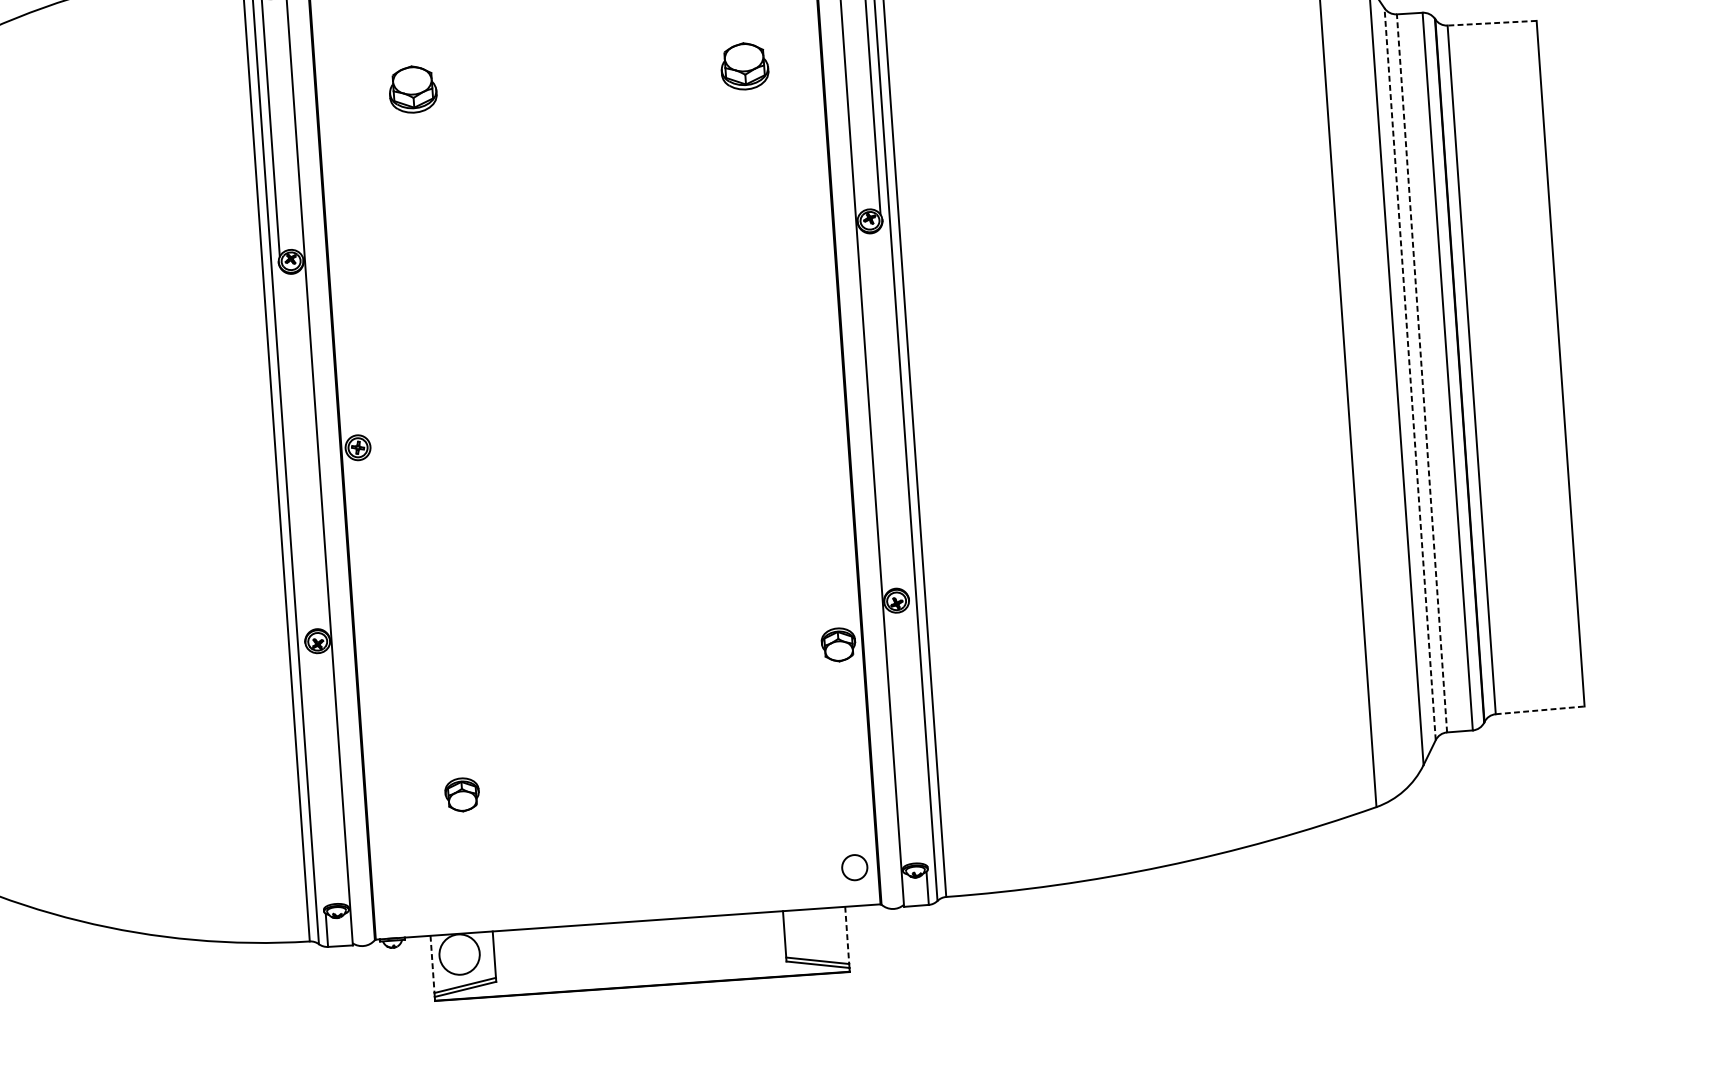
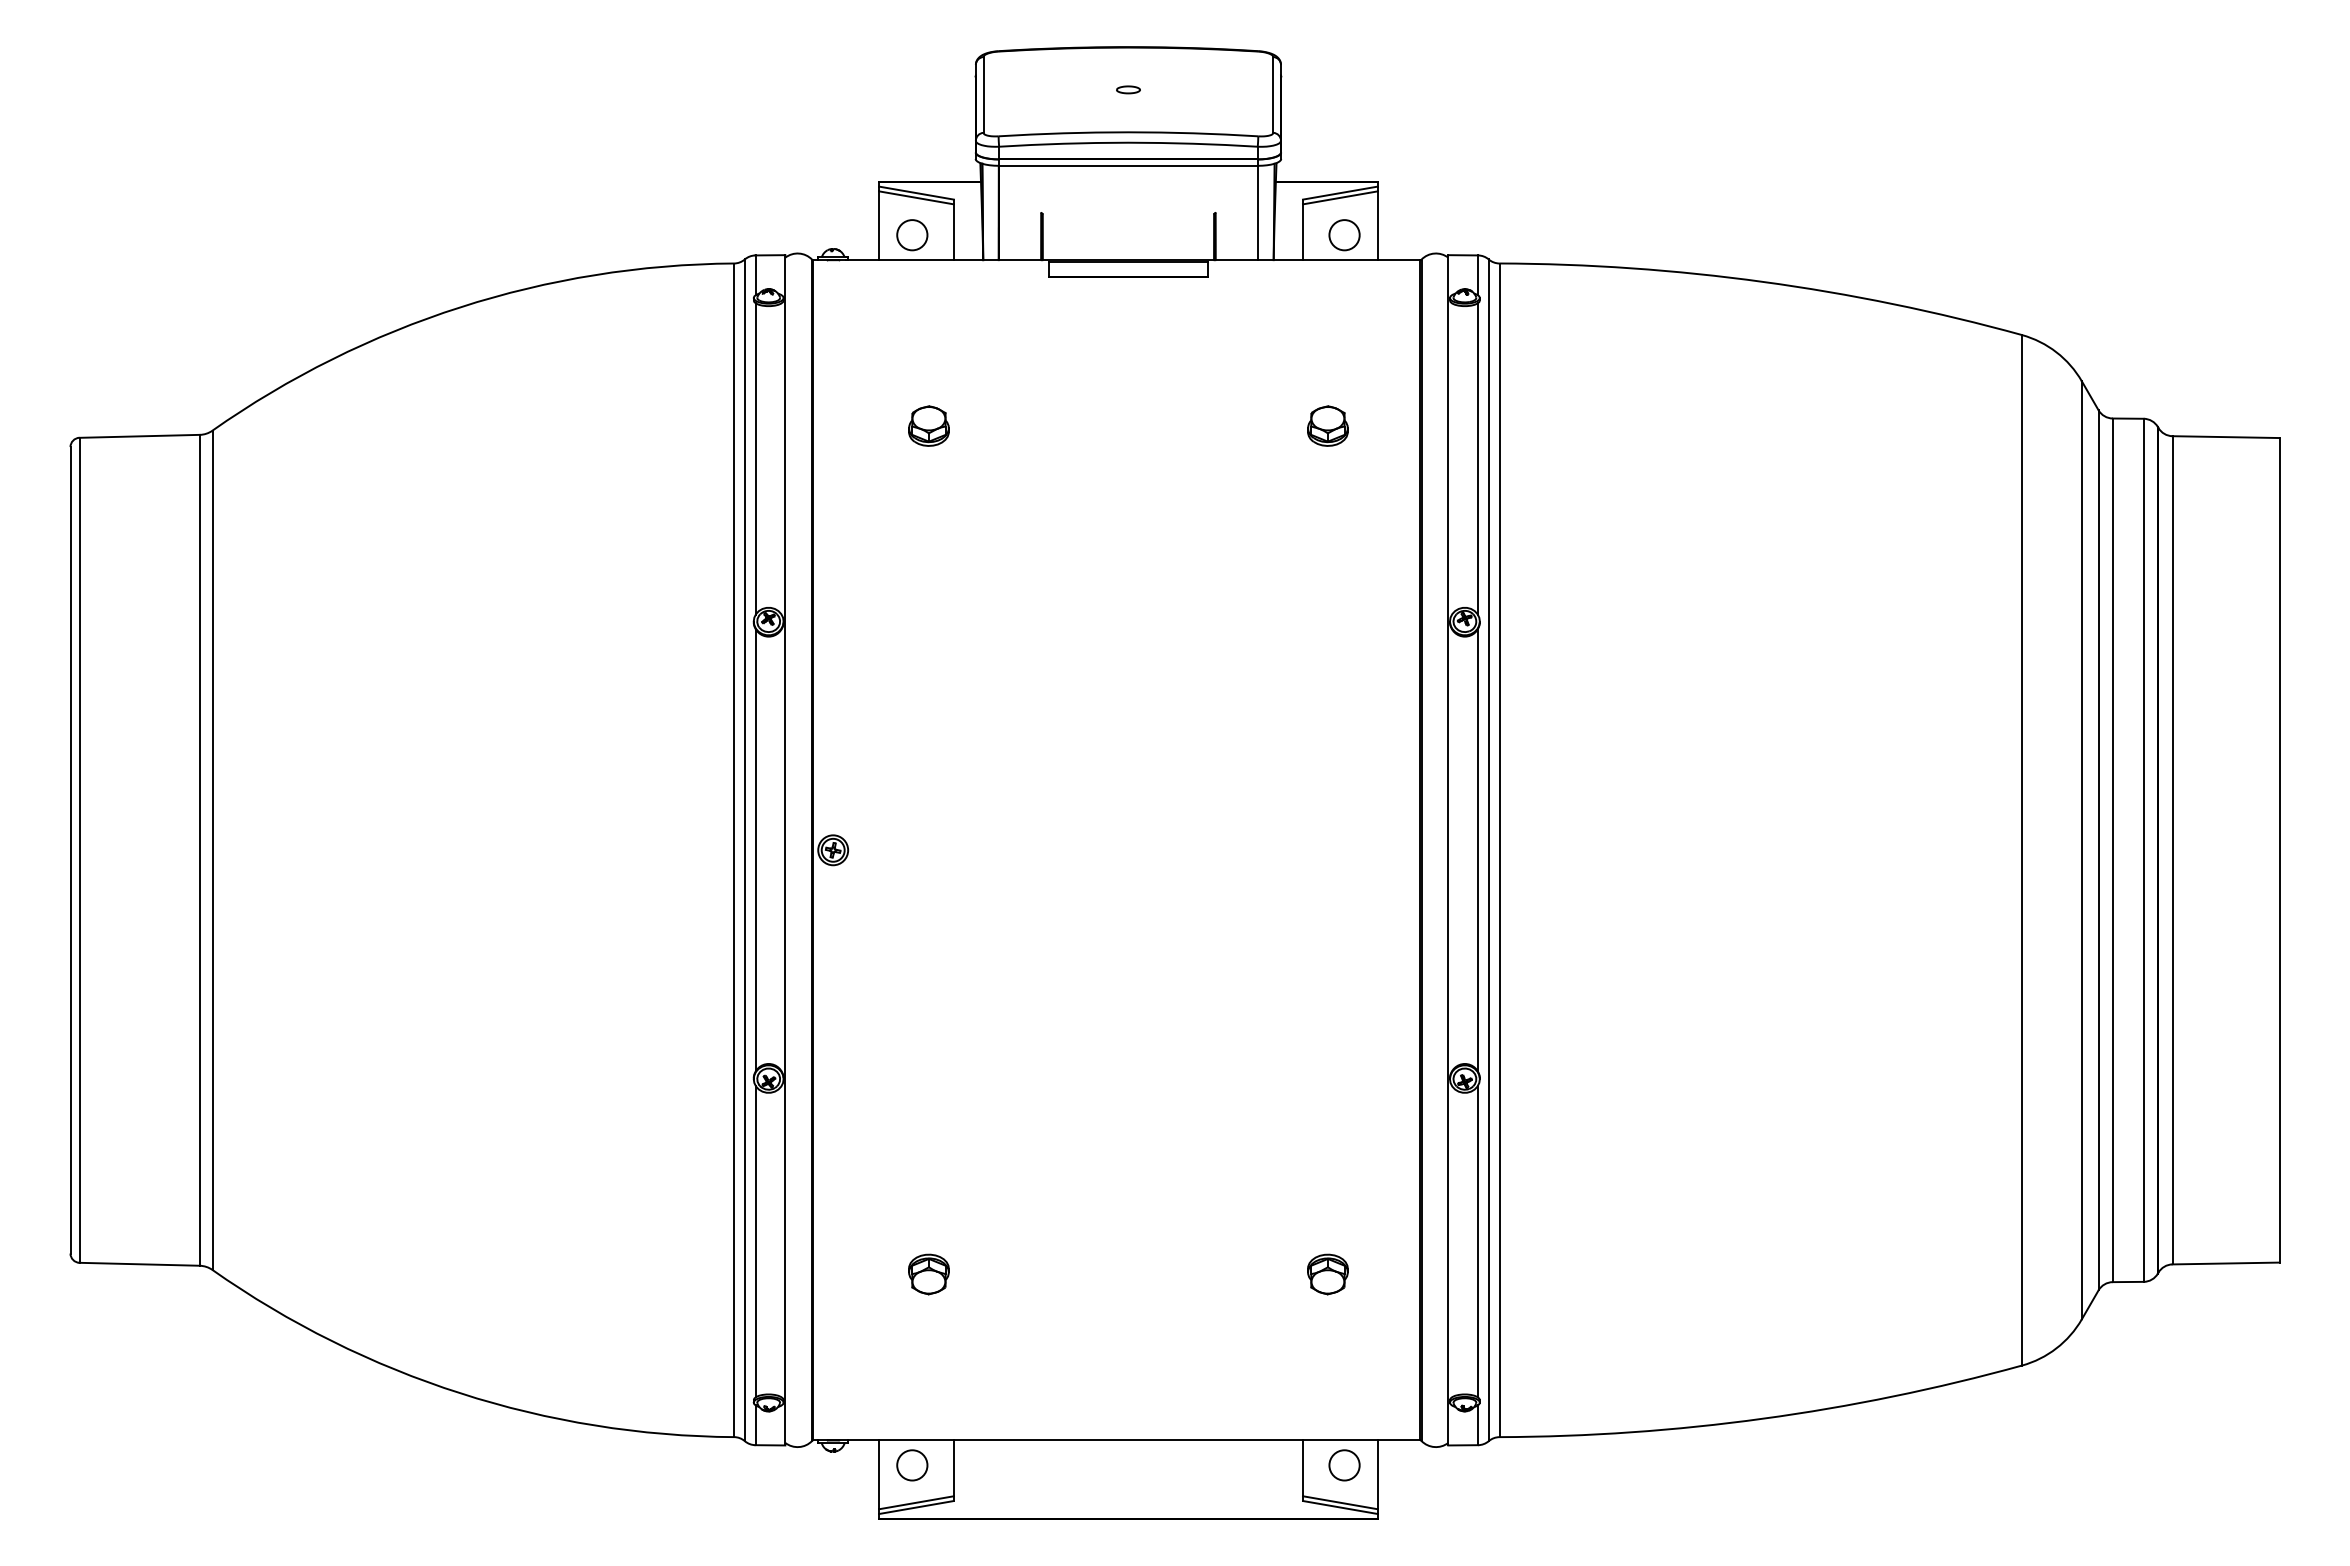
line: (1491, 23) -> (2225, 437), dashed -> solid
part: (744, 65) -> (1327, 425), size x0.71
part: (412, 89) -> (928, 425), size x0.71
line: (1410, 373) -> (2098, 849), dashed -> solid
line: (1421, 373) -> (2112, 850), dashed -> solid
line: (894, 410) -> (1478, 850), added
line: (293, 452) -> (755, 850), added
part: (838, 644) -> (1327, 1274), moved
line: (1540, 710) -> (2226, 1263), dashed -> solid
line: (917, 735) -> (1478, 1241), added
line: (316, 777) -> (755, 1241), added
circle: (854, 867) -> (1344, 1465), moved
line: (846, 935) -> (1377, 1475), dashed -> solid
circle: (459, 954) -> (912, 1465), size x0.62
line: (432, 964) -> (879, 1475), dashed -> solid

